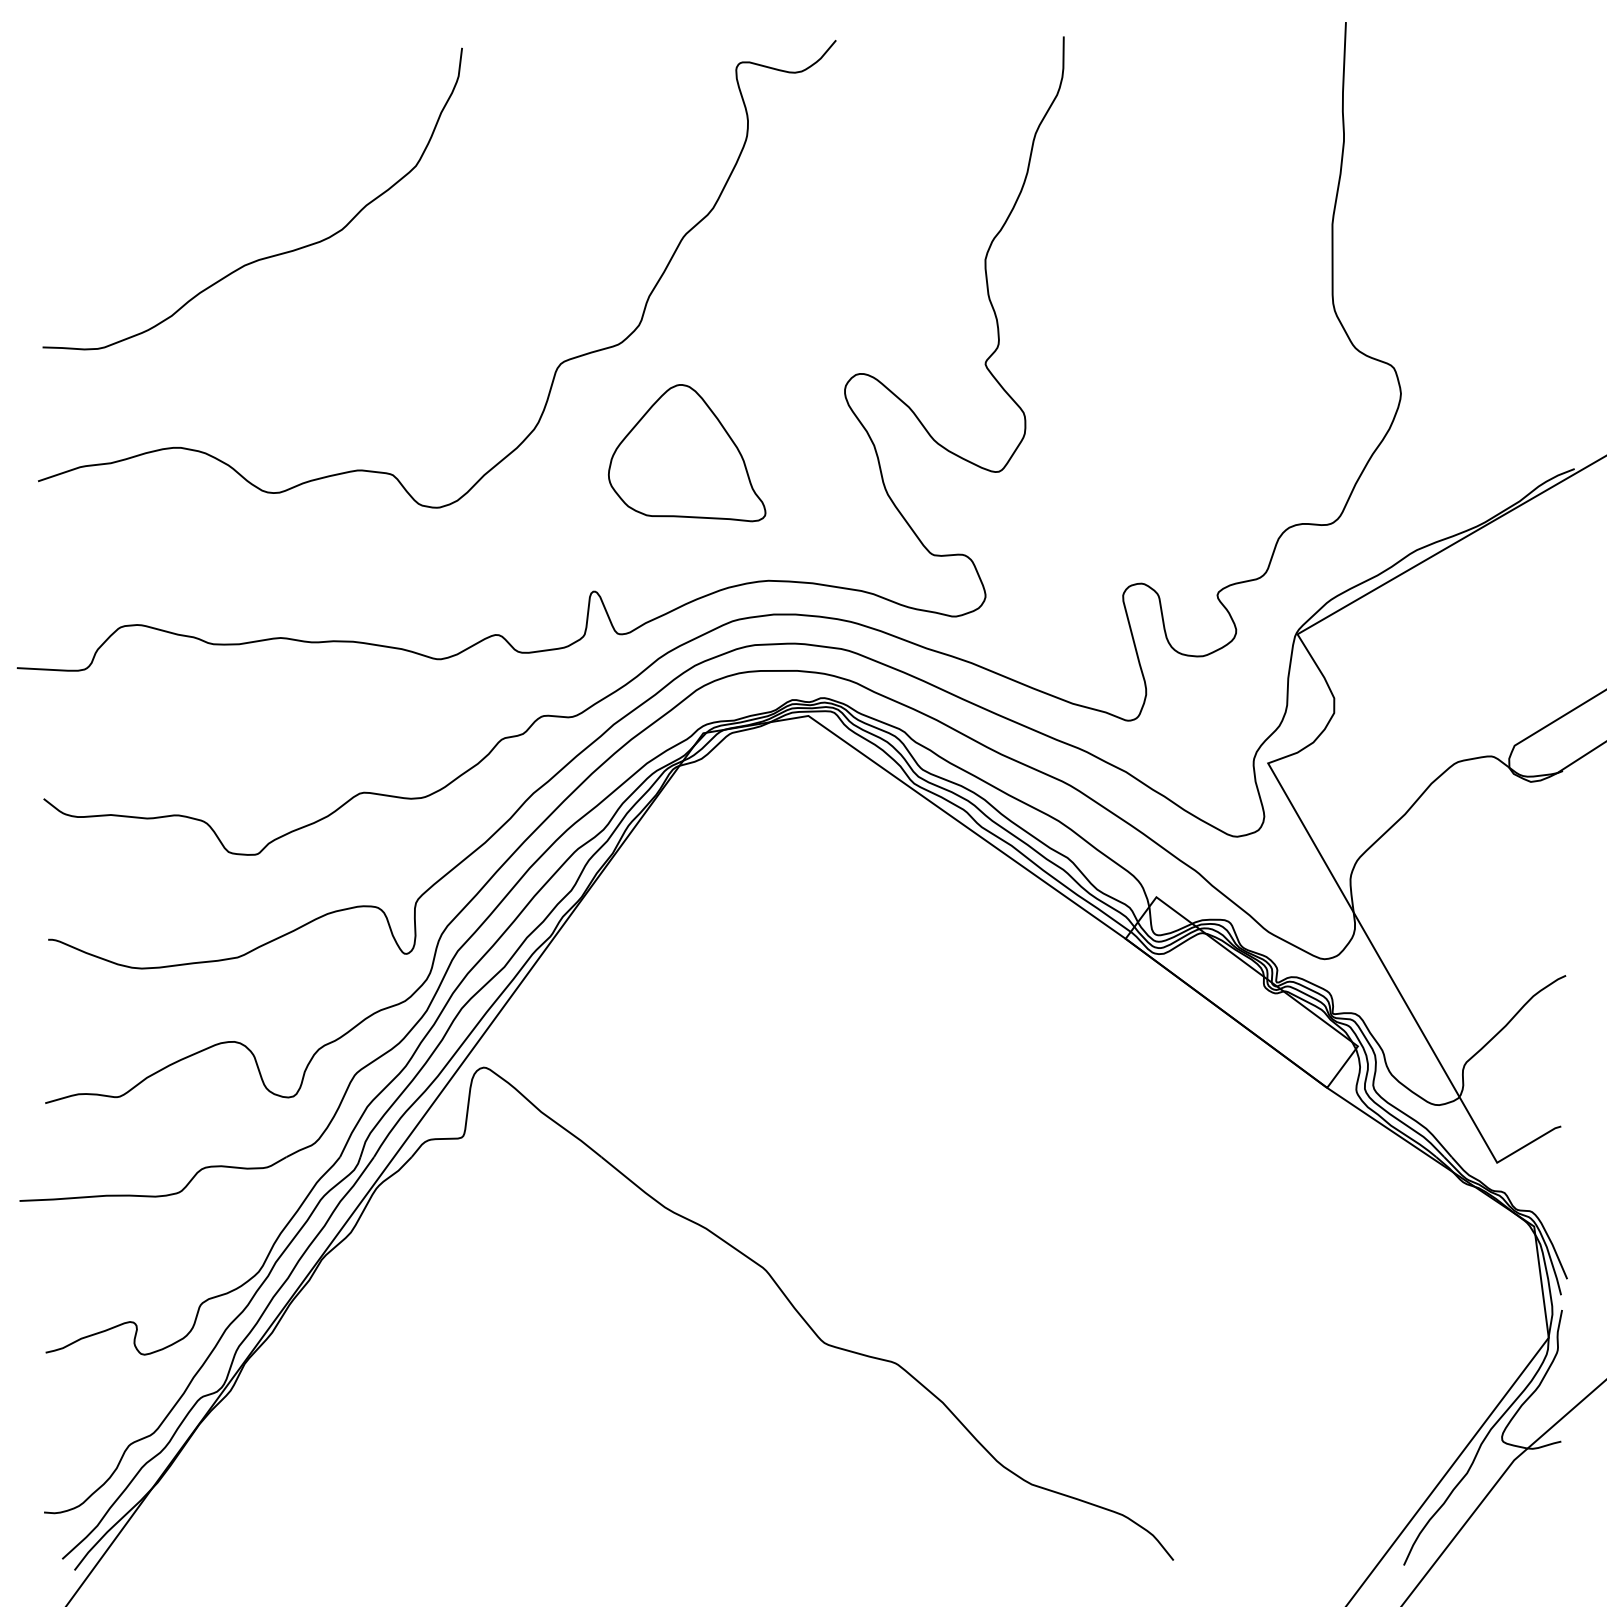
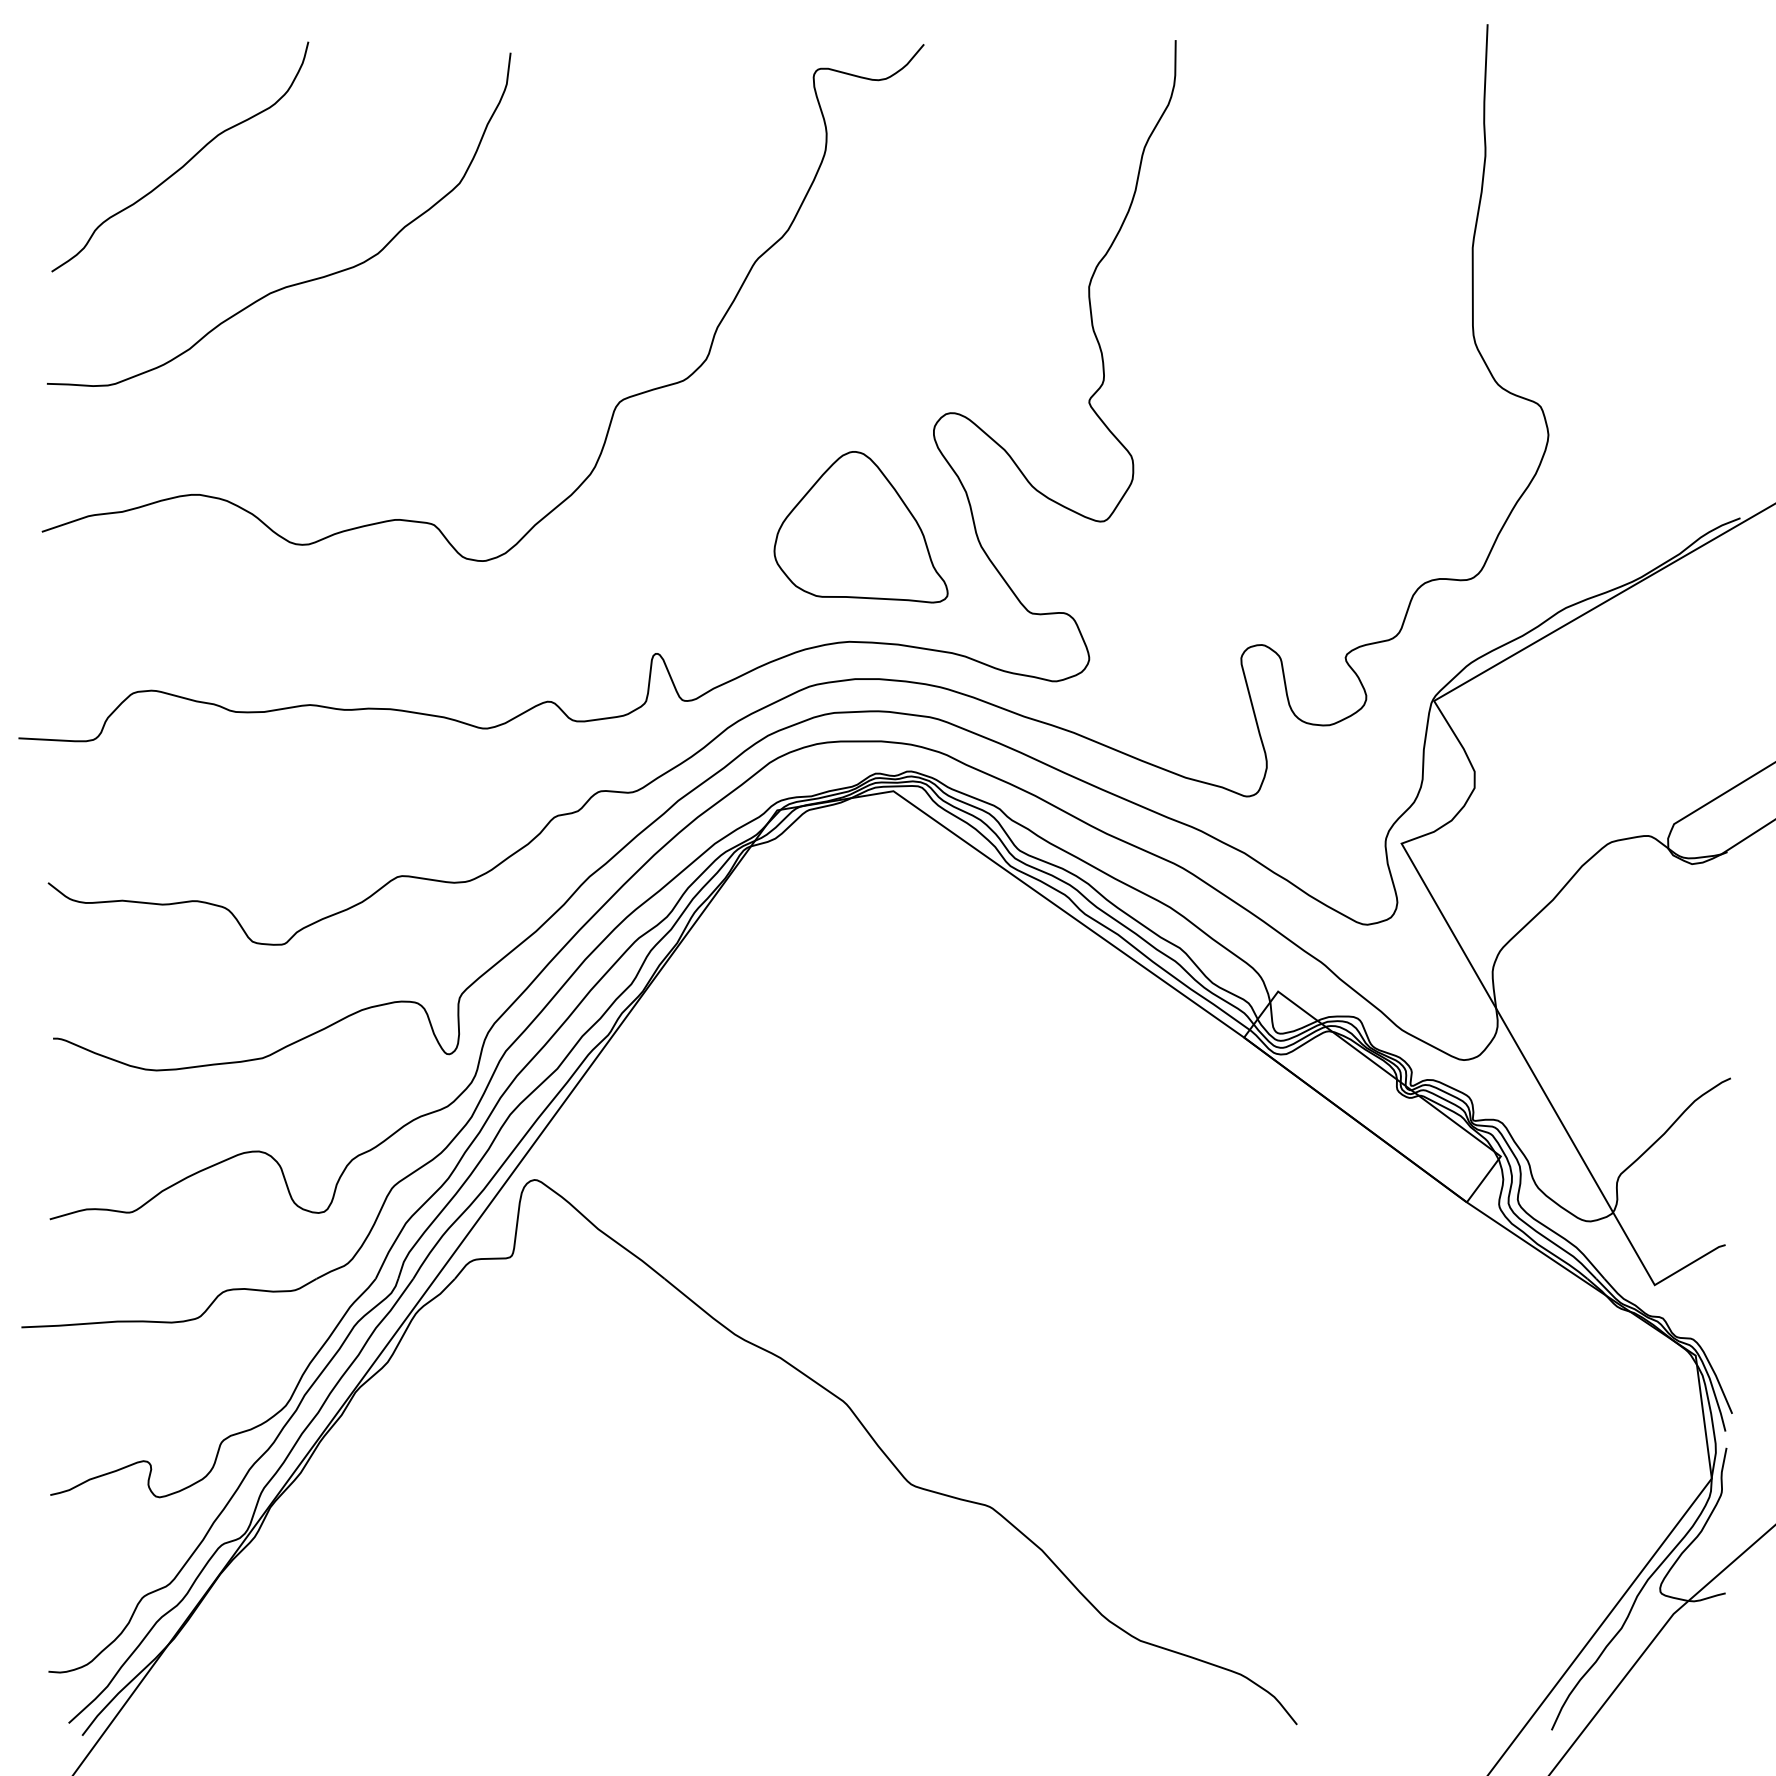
curve: (166, 148) -> (183, 163), added
part: (687, 453) -> (861, 527), moved

